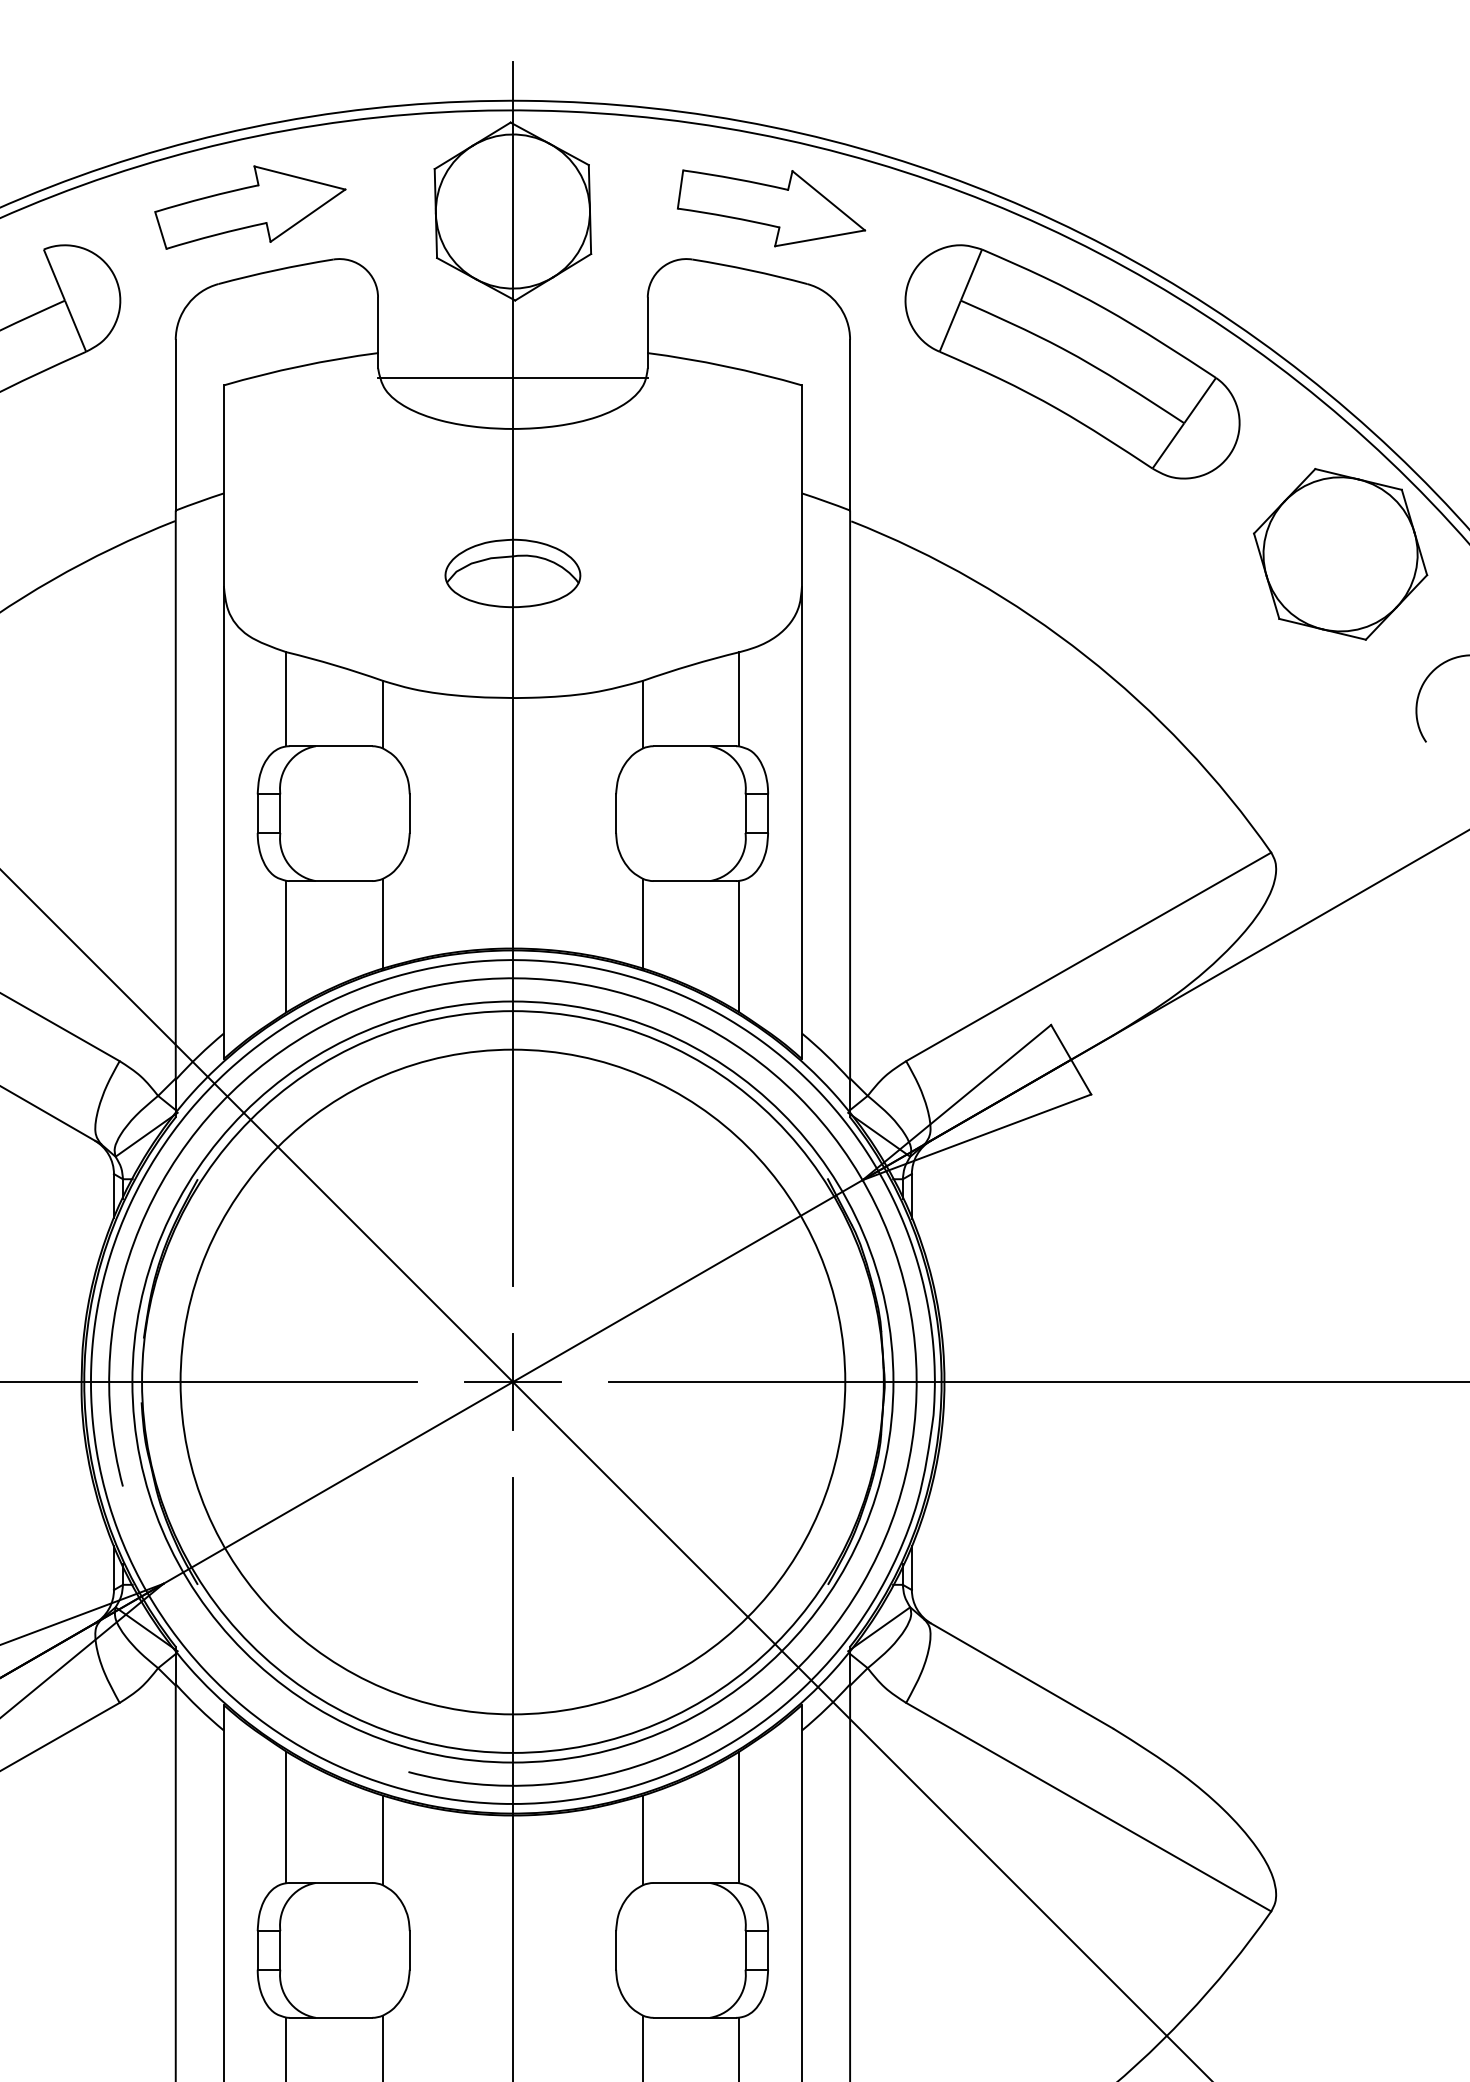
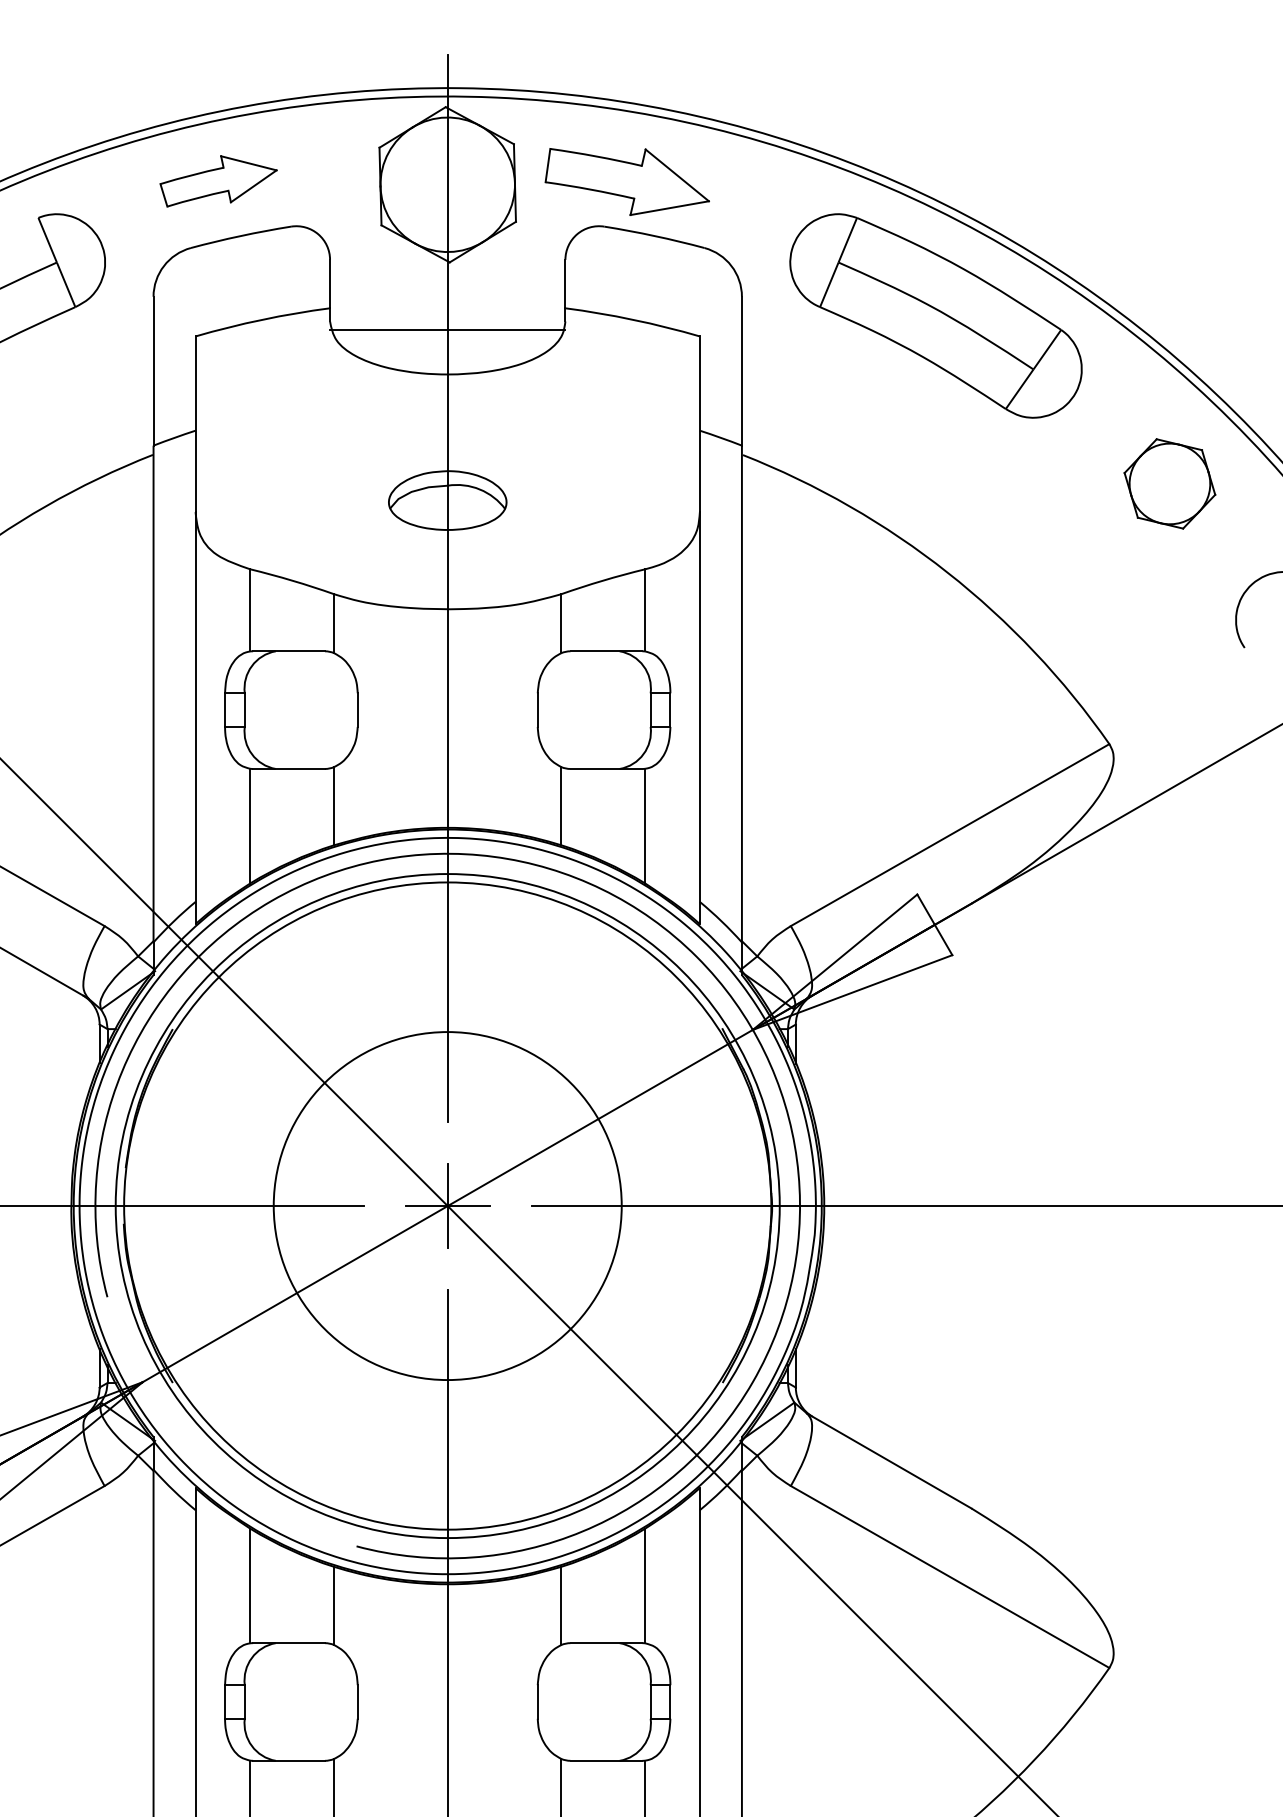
part: (250, 207) -> (218, 181), size x0.7
part: (770, 207) -> (626, 181), moved
part: (1340, 553) -> (1169, 483), size x0.6
circle: (512, 1382) -> (447, 1206), size x0.6

